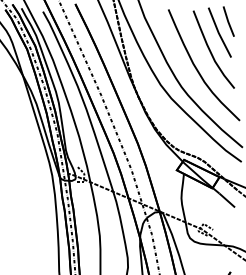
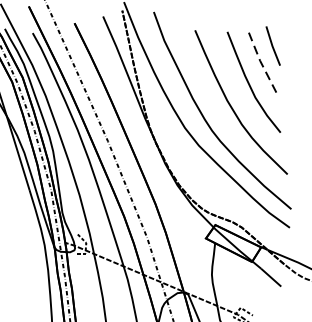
line: (218, 33) -> (259, 61), solid -> dashed

